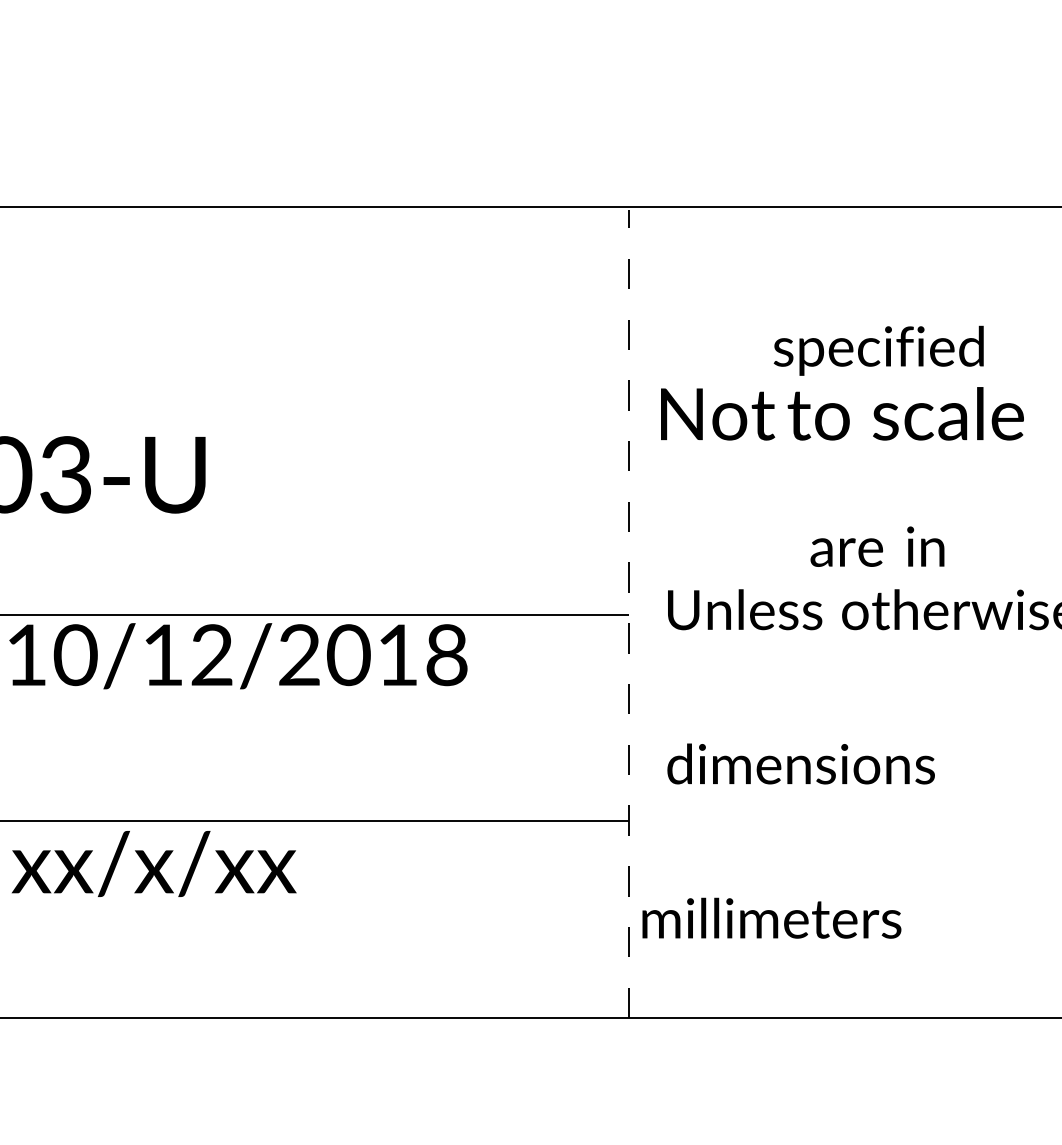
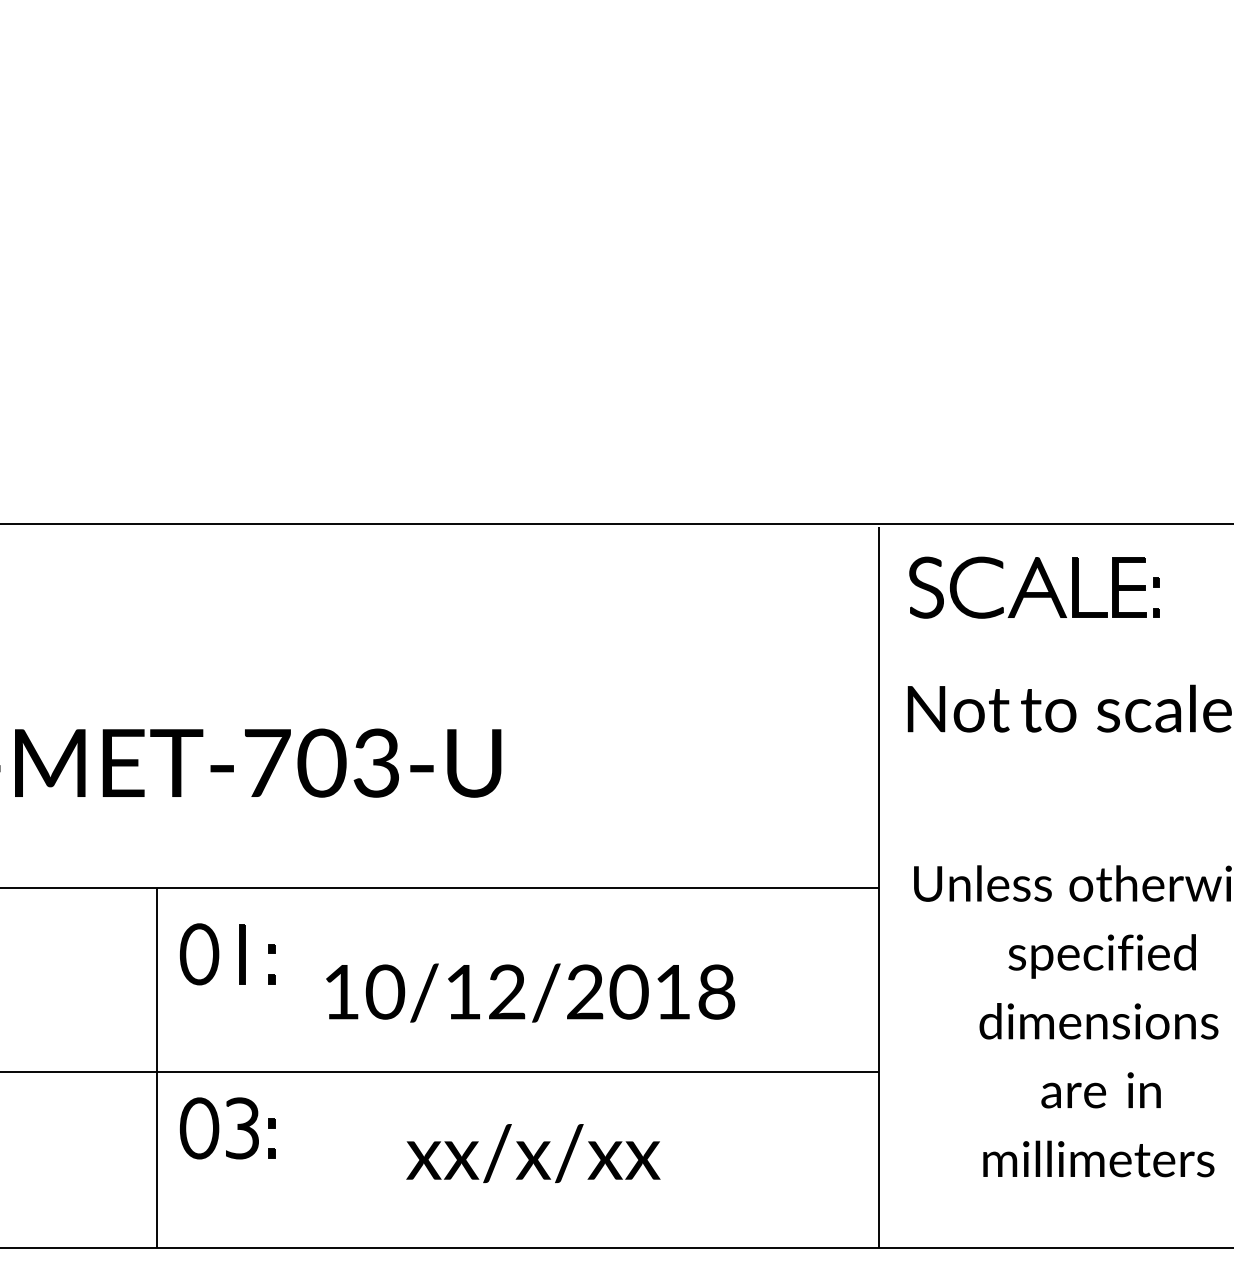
part: (802, 278) -> (1034, 587), added
text: (877, 350) -> (1101, 956), moved
text: (876, 546) -> (1100, 1090), moved
line: (629, 614) -> (879, 887), dashed -> solid
text: (238, 655) -> (530, 992), moved
text: (800, 764) -> (1098, 1021), moved
text: (154, 863) -> (533, 1153), moved
text: (771, 917) -> (1098, 1158), moved

